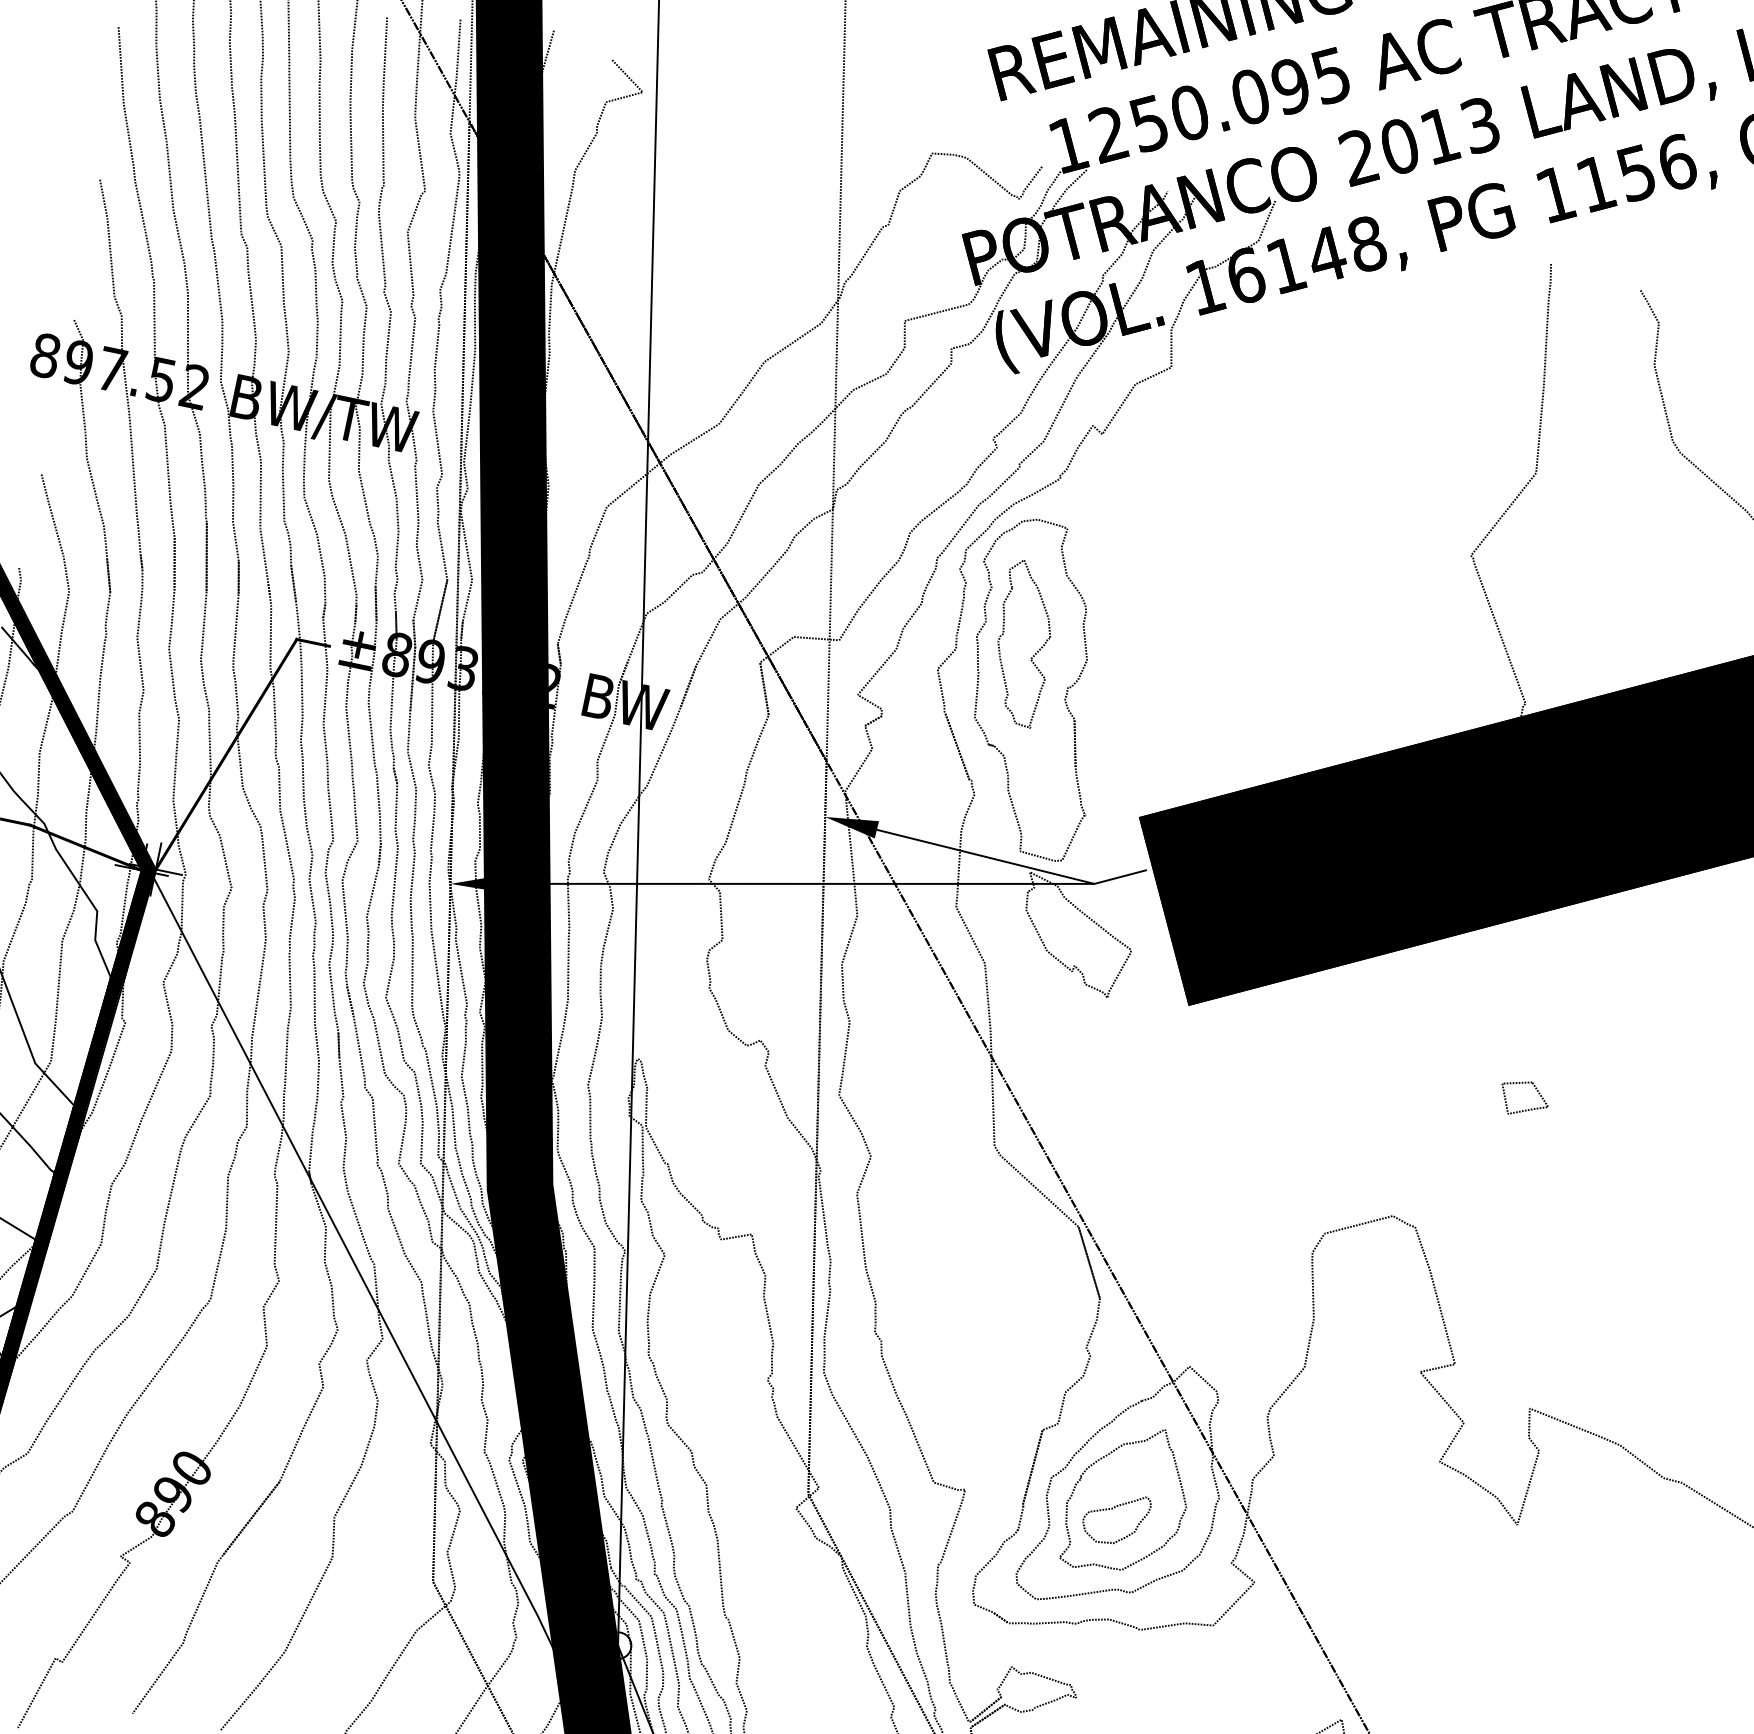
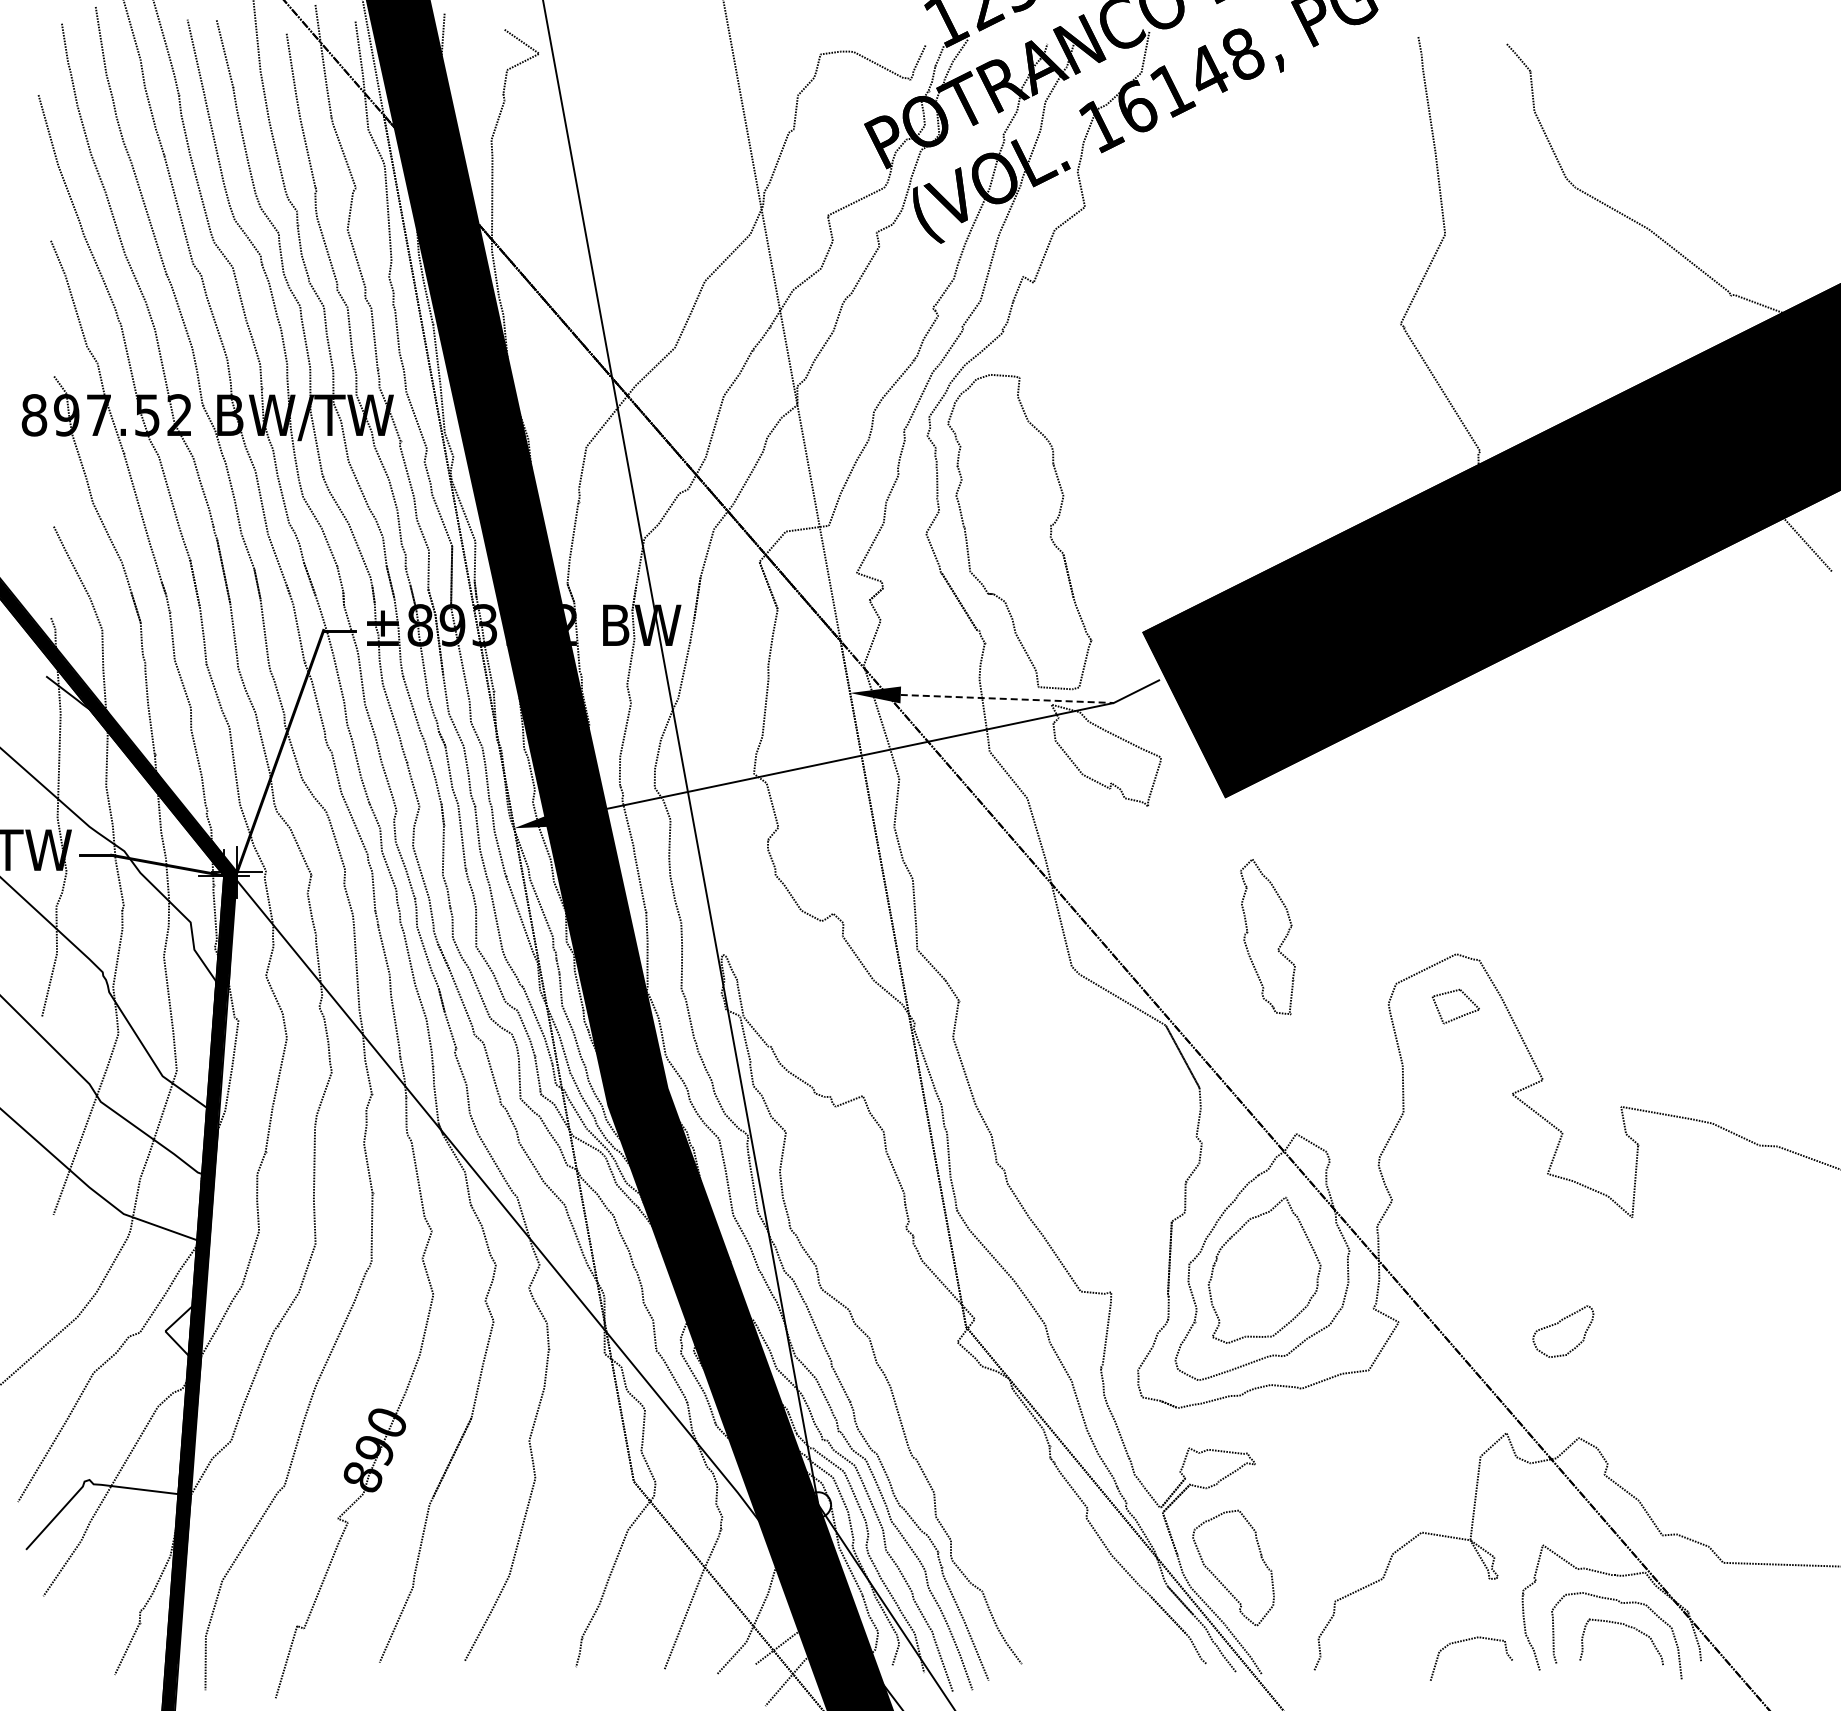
part: (1034, 652) -> (1280, 943), moved
line: (985, 856) -> (1007, 698), solid -> dashed
part: (1524, 1109) -> (1458, 1016), moved
part: (1111, 1509) -> (1557, 1324), moved

